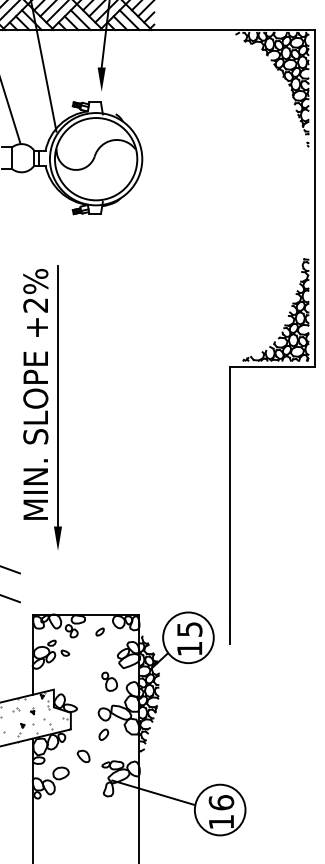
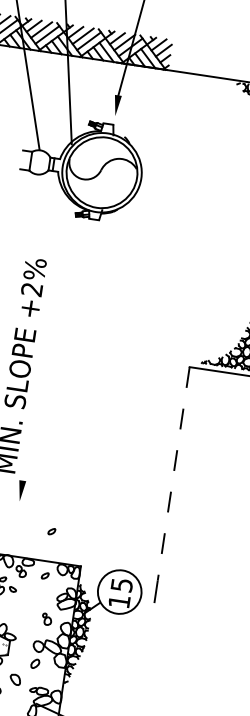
line: (58, 395) -> (39, 369), removed
line: (230, 493) -> (173, 474), solid -> dashed
part: (99, 579) -> (51, 531), added
part: (109, 681) -> (46, 619), size x0.7

